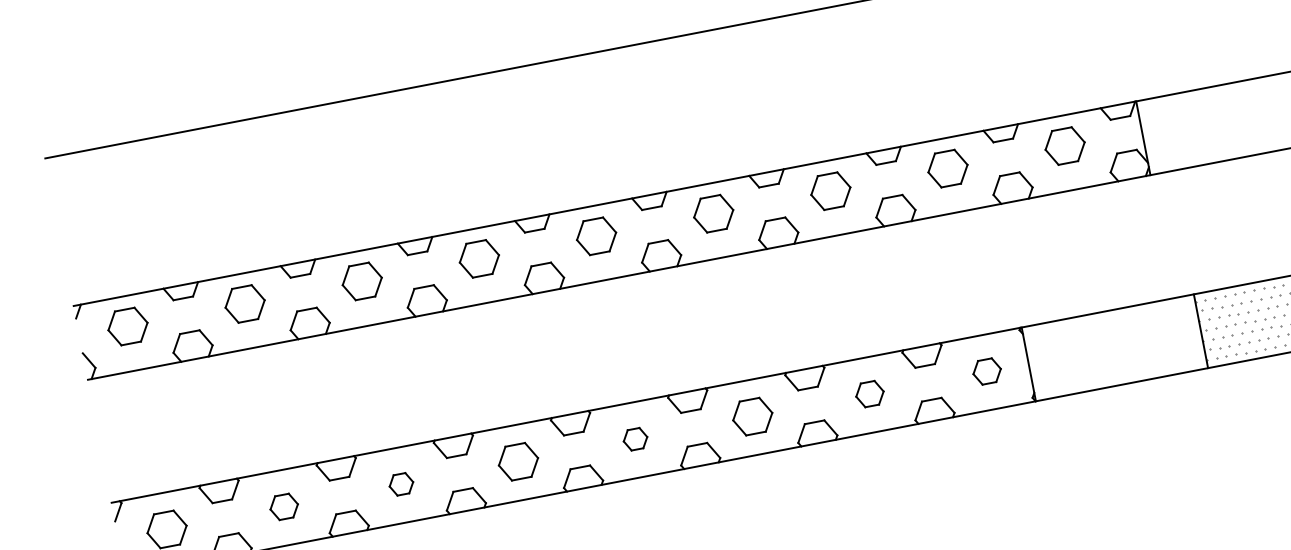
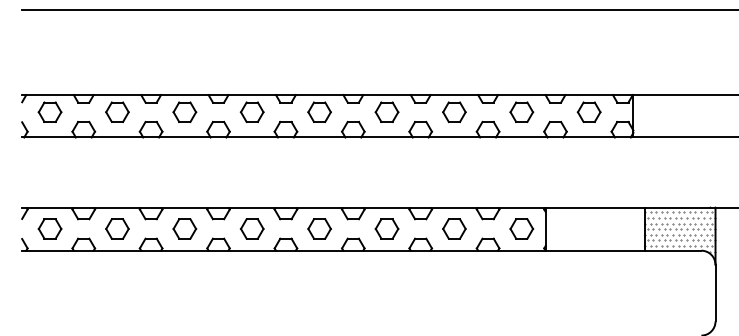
part: (986, 370) -> (521, 228), size x1.43
part: (869, 393) -> (454, 228), size x1.43
part: (635, 438) -> (319, 228), size x1.67
part: (400, 483) -> (184, 228), size x1.67
part: (284, 506) -> (117, 228), size x1.43

